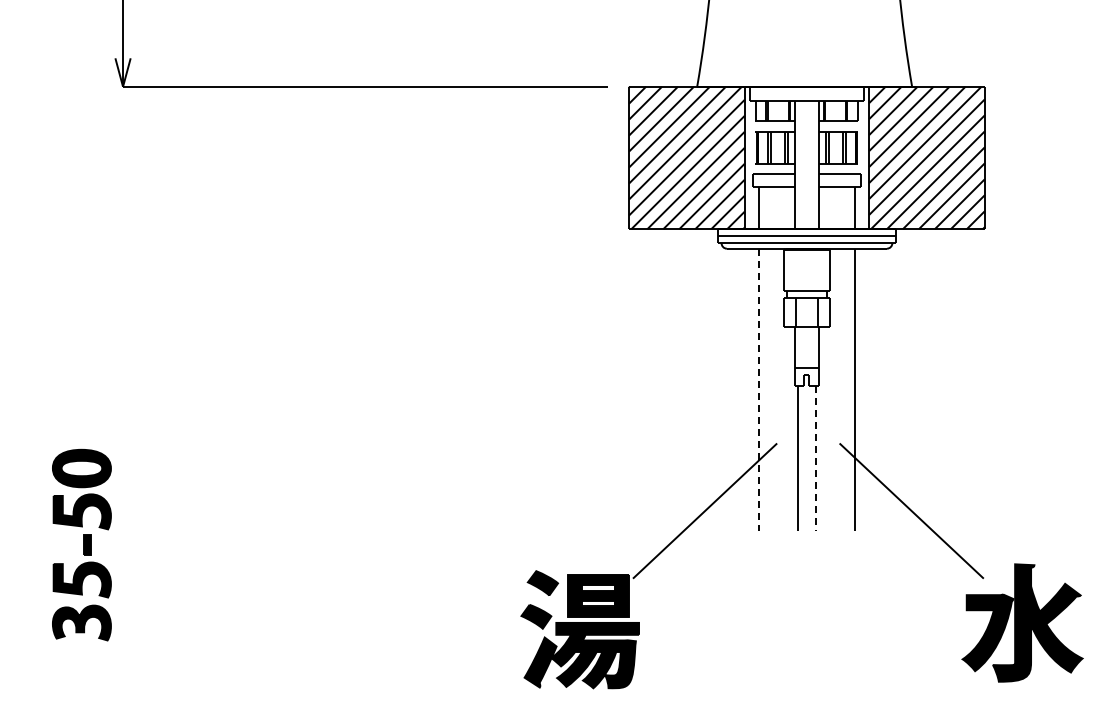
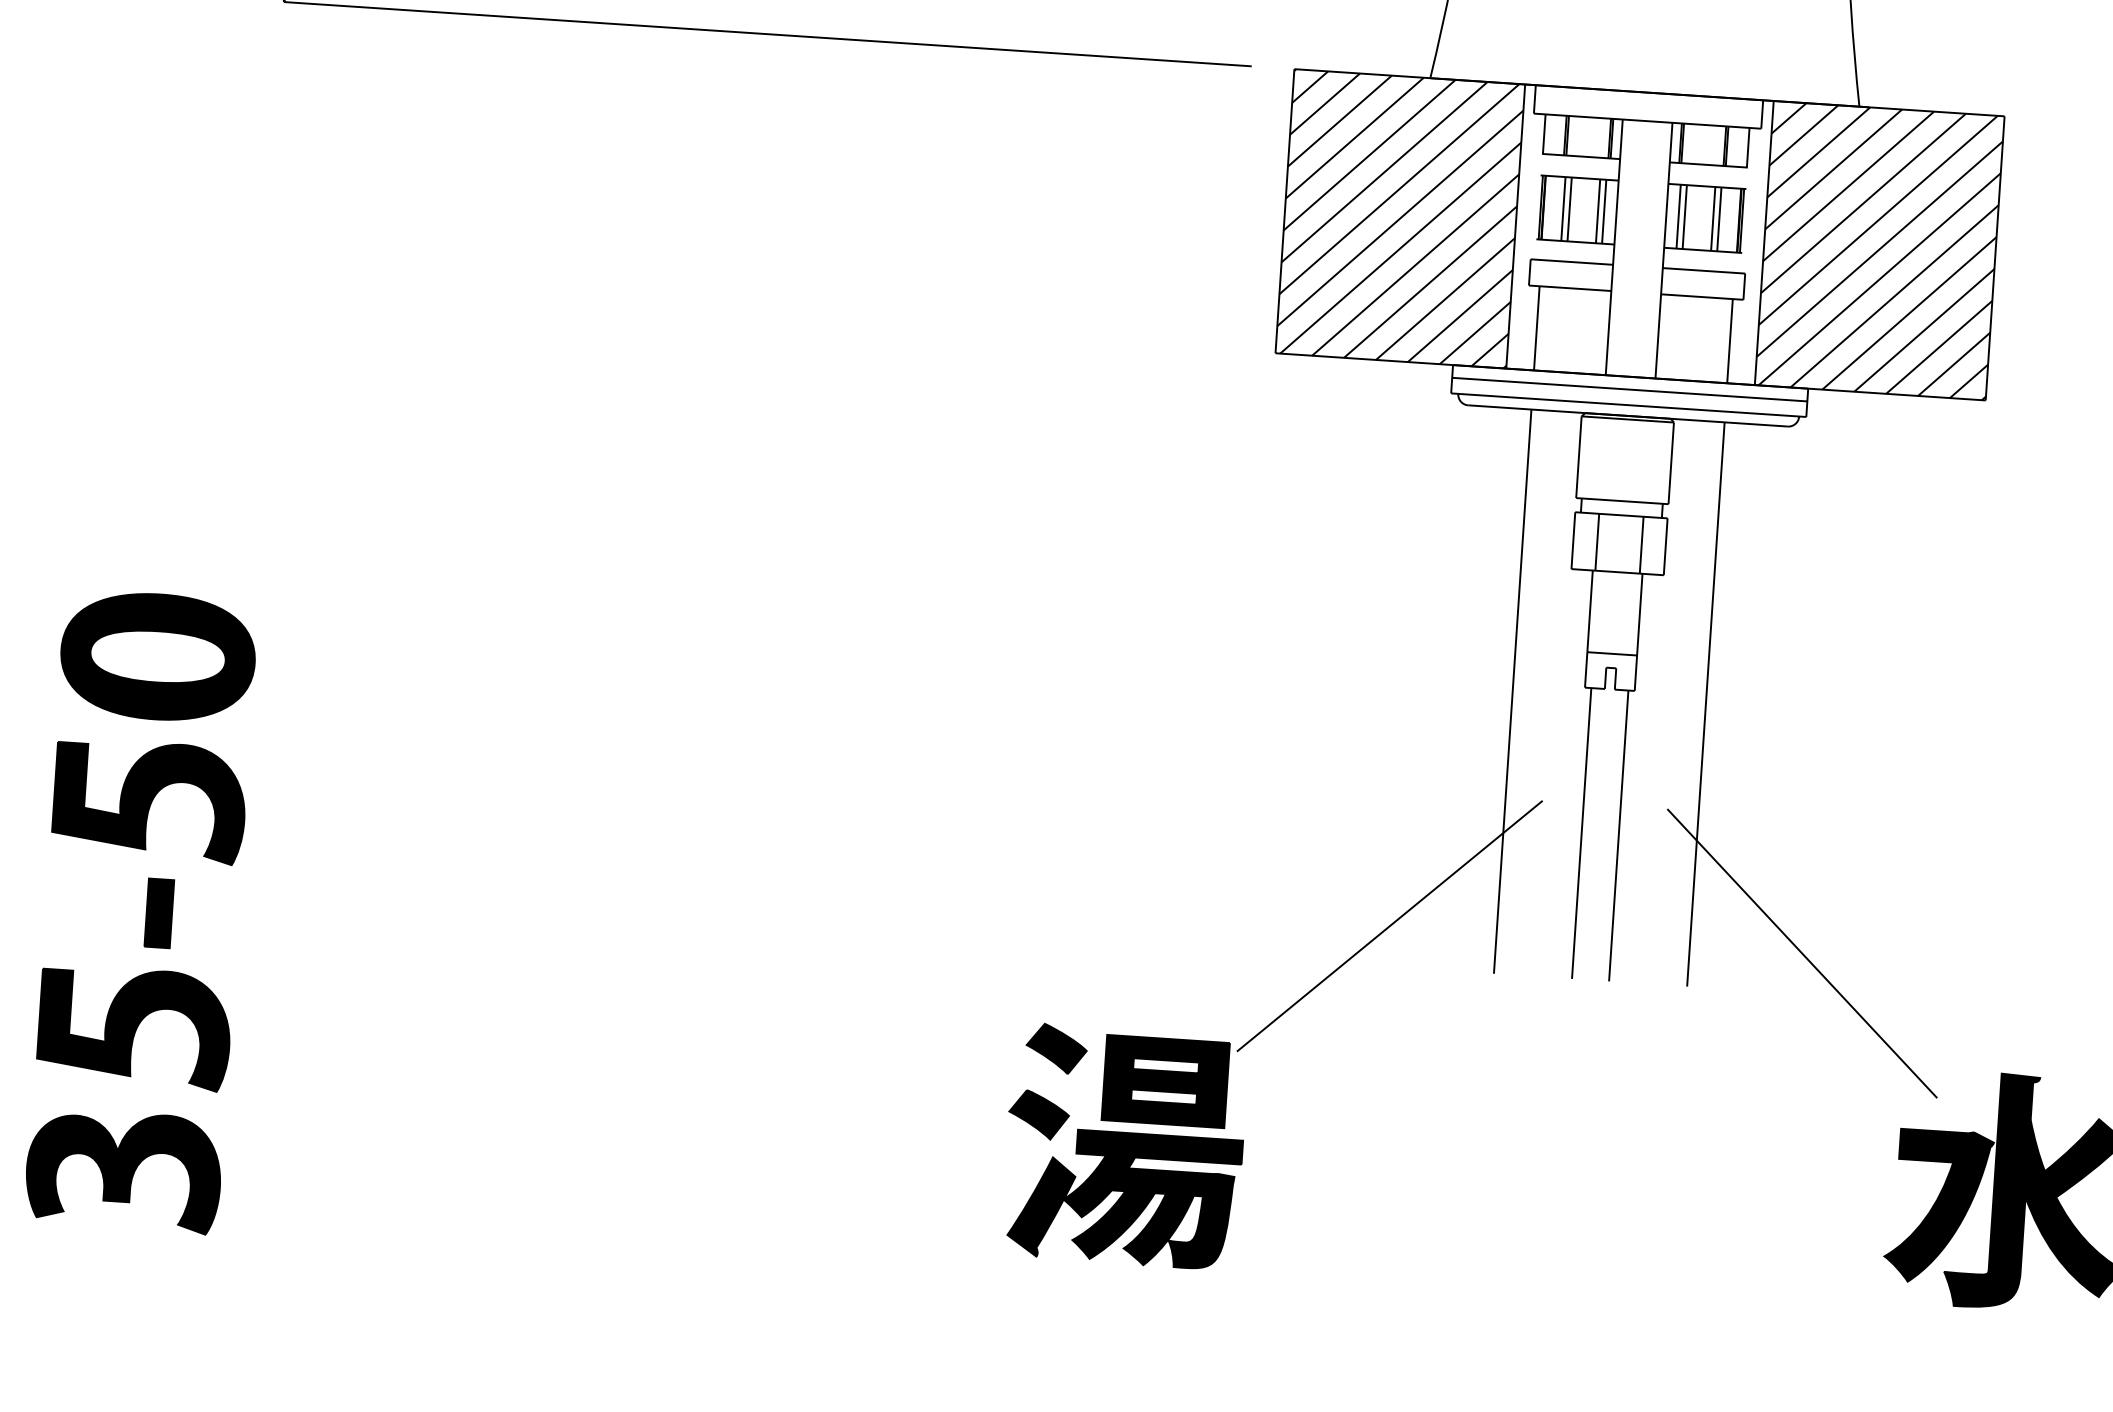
line: (758, 390) -> (1512, 692), dashed -> solid
line: (816, 458) -> (1619, 836), dashed -> solid
part: (81, 544) -> (140, 910), size x1.67

